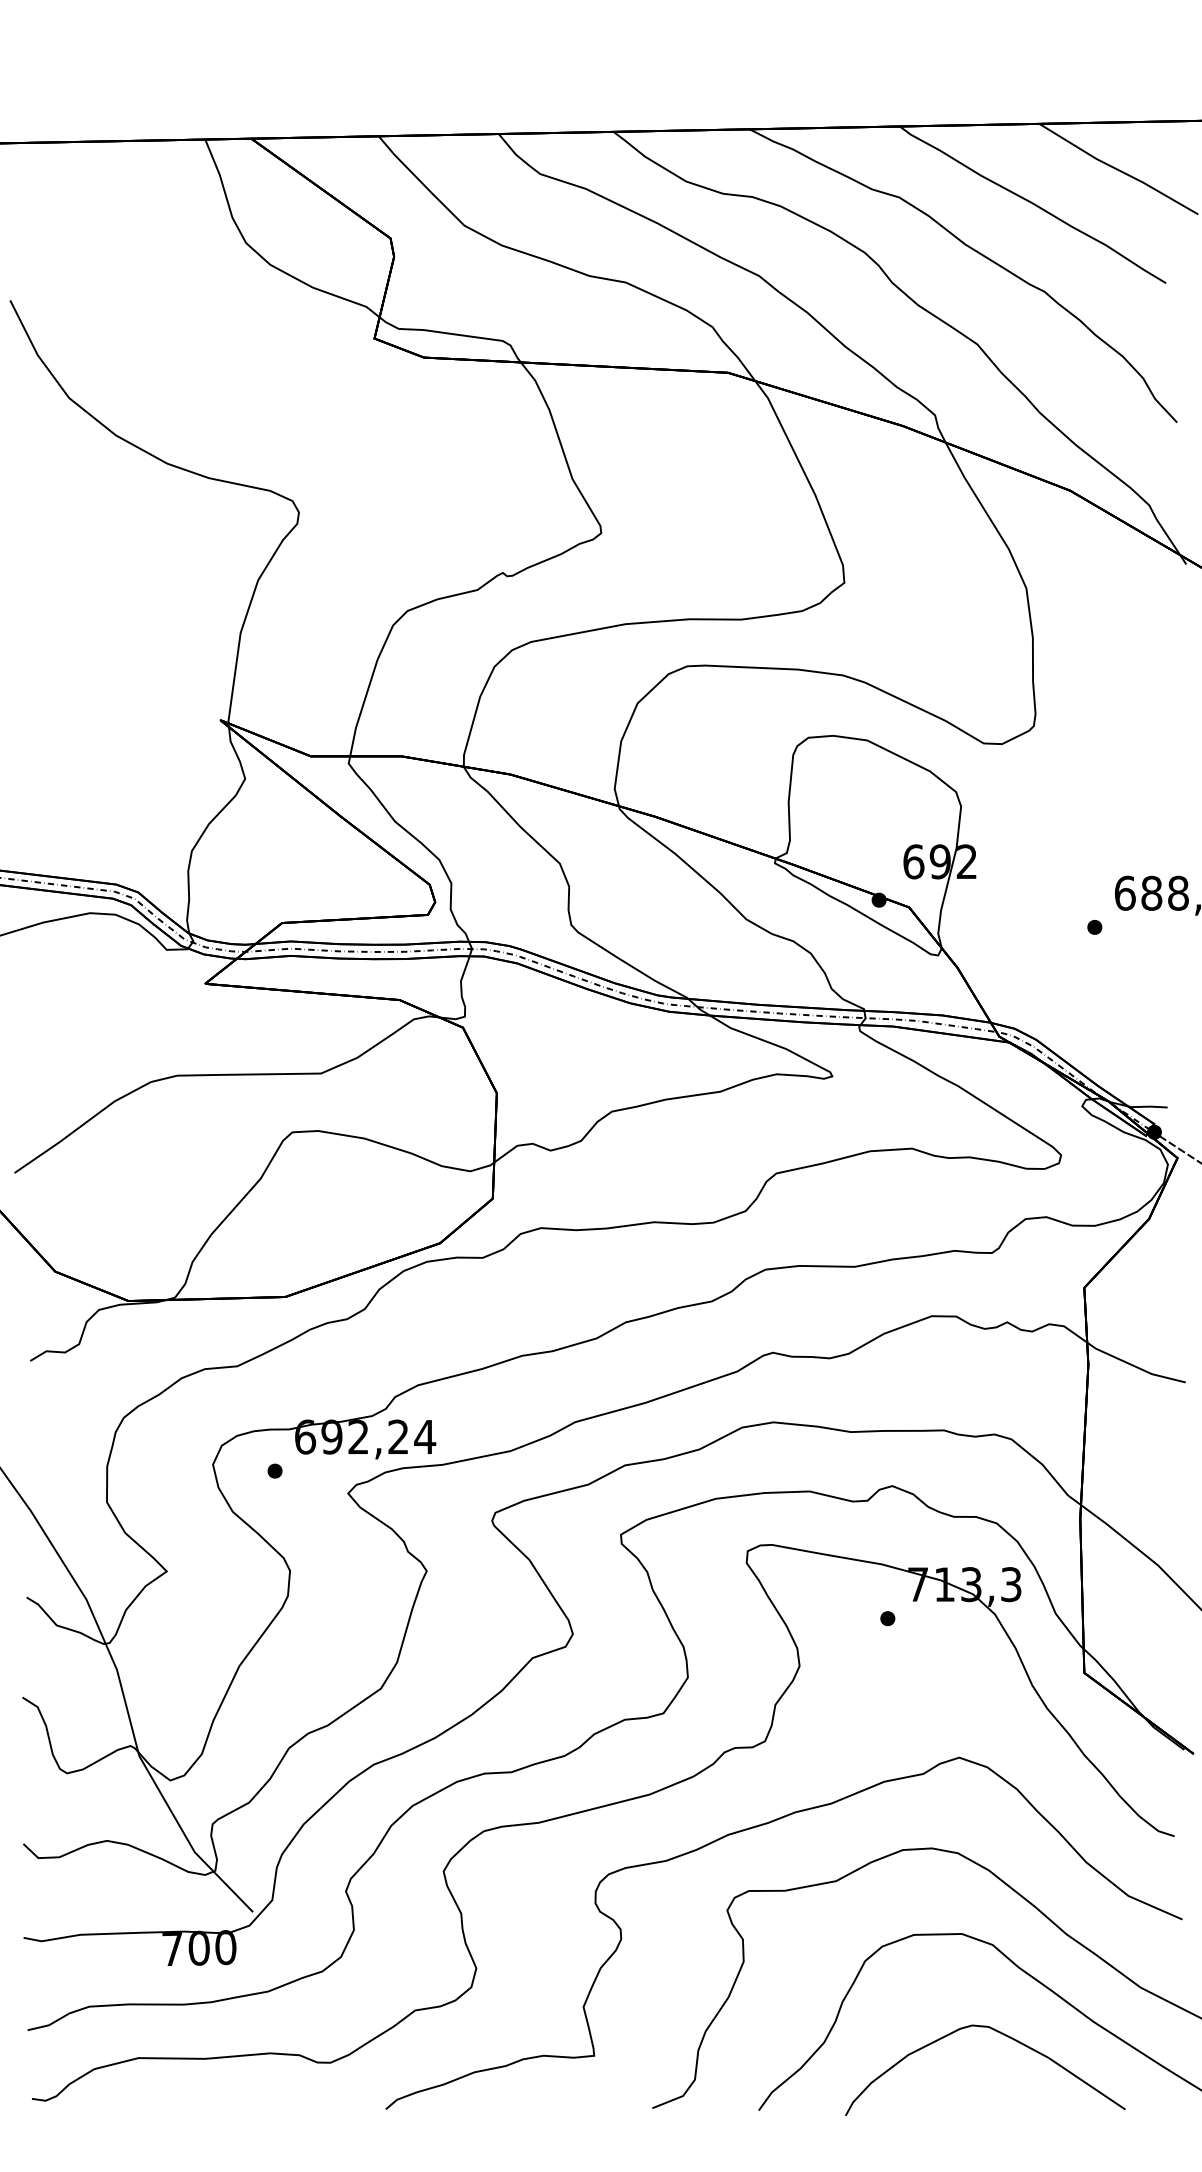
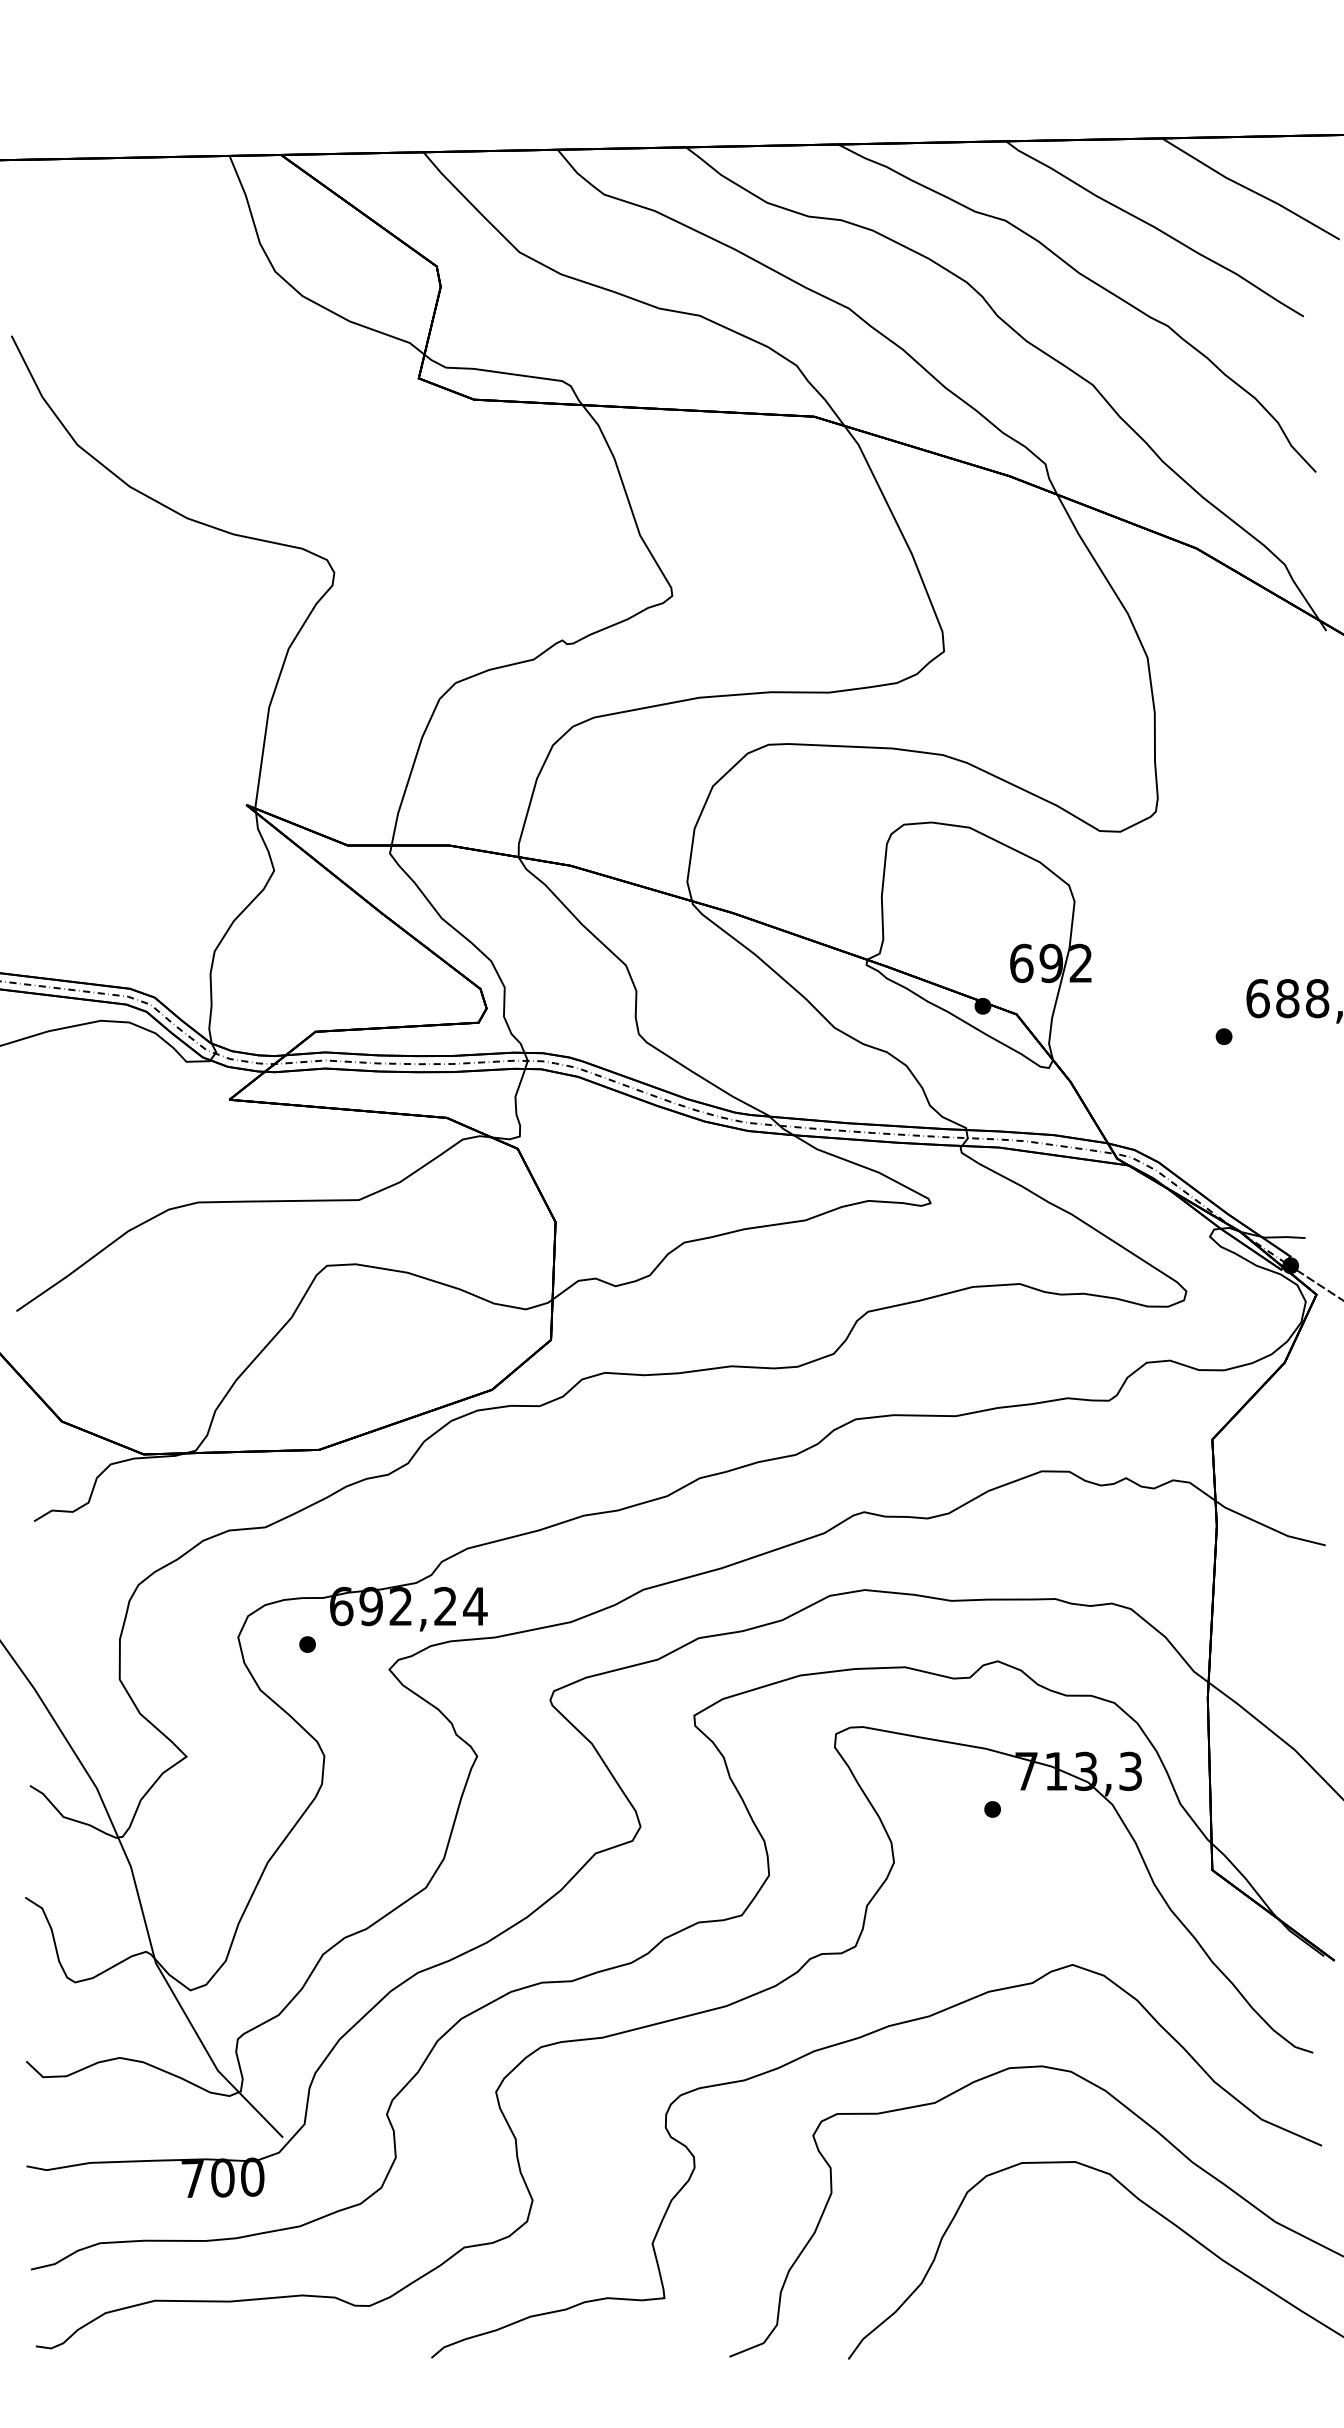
curve: (1002, 2034) -> (1120, 2274), removed

